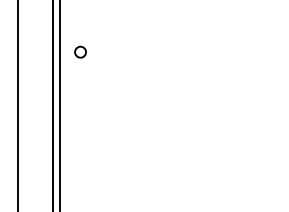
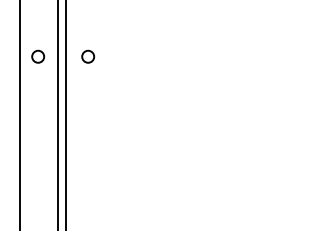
circle: (35, 51) -> (38, 56), added

